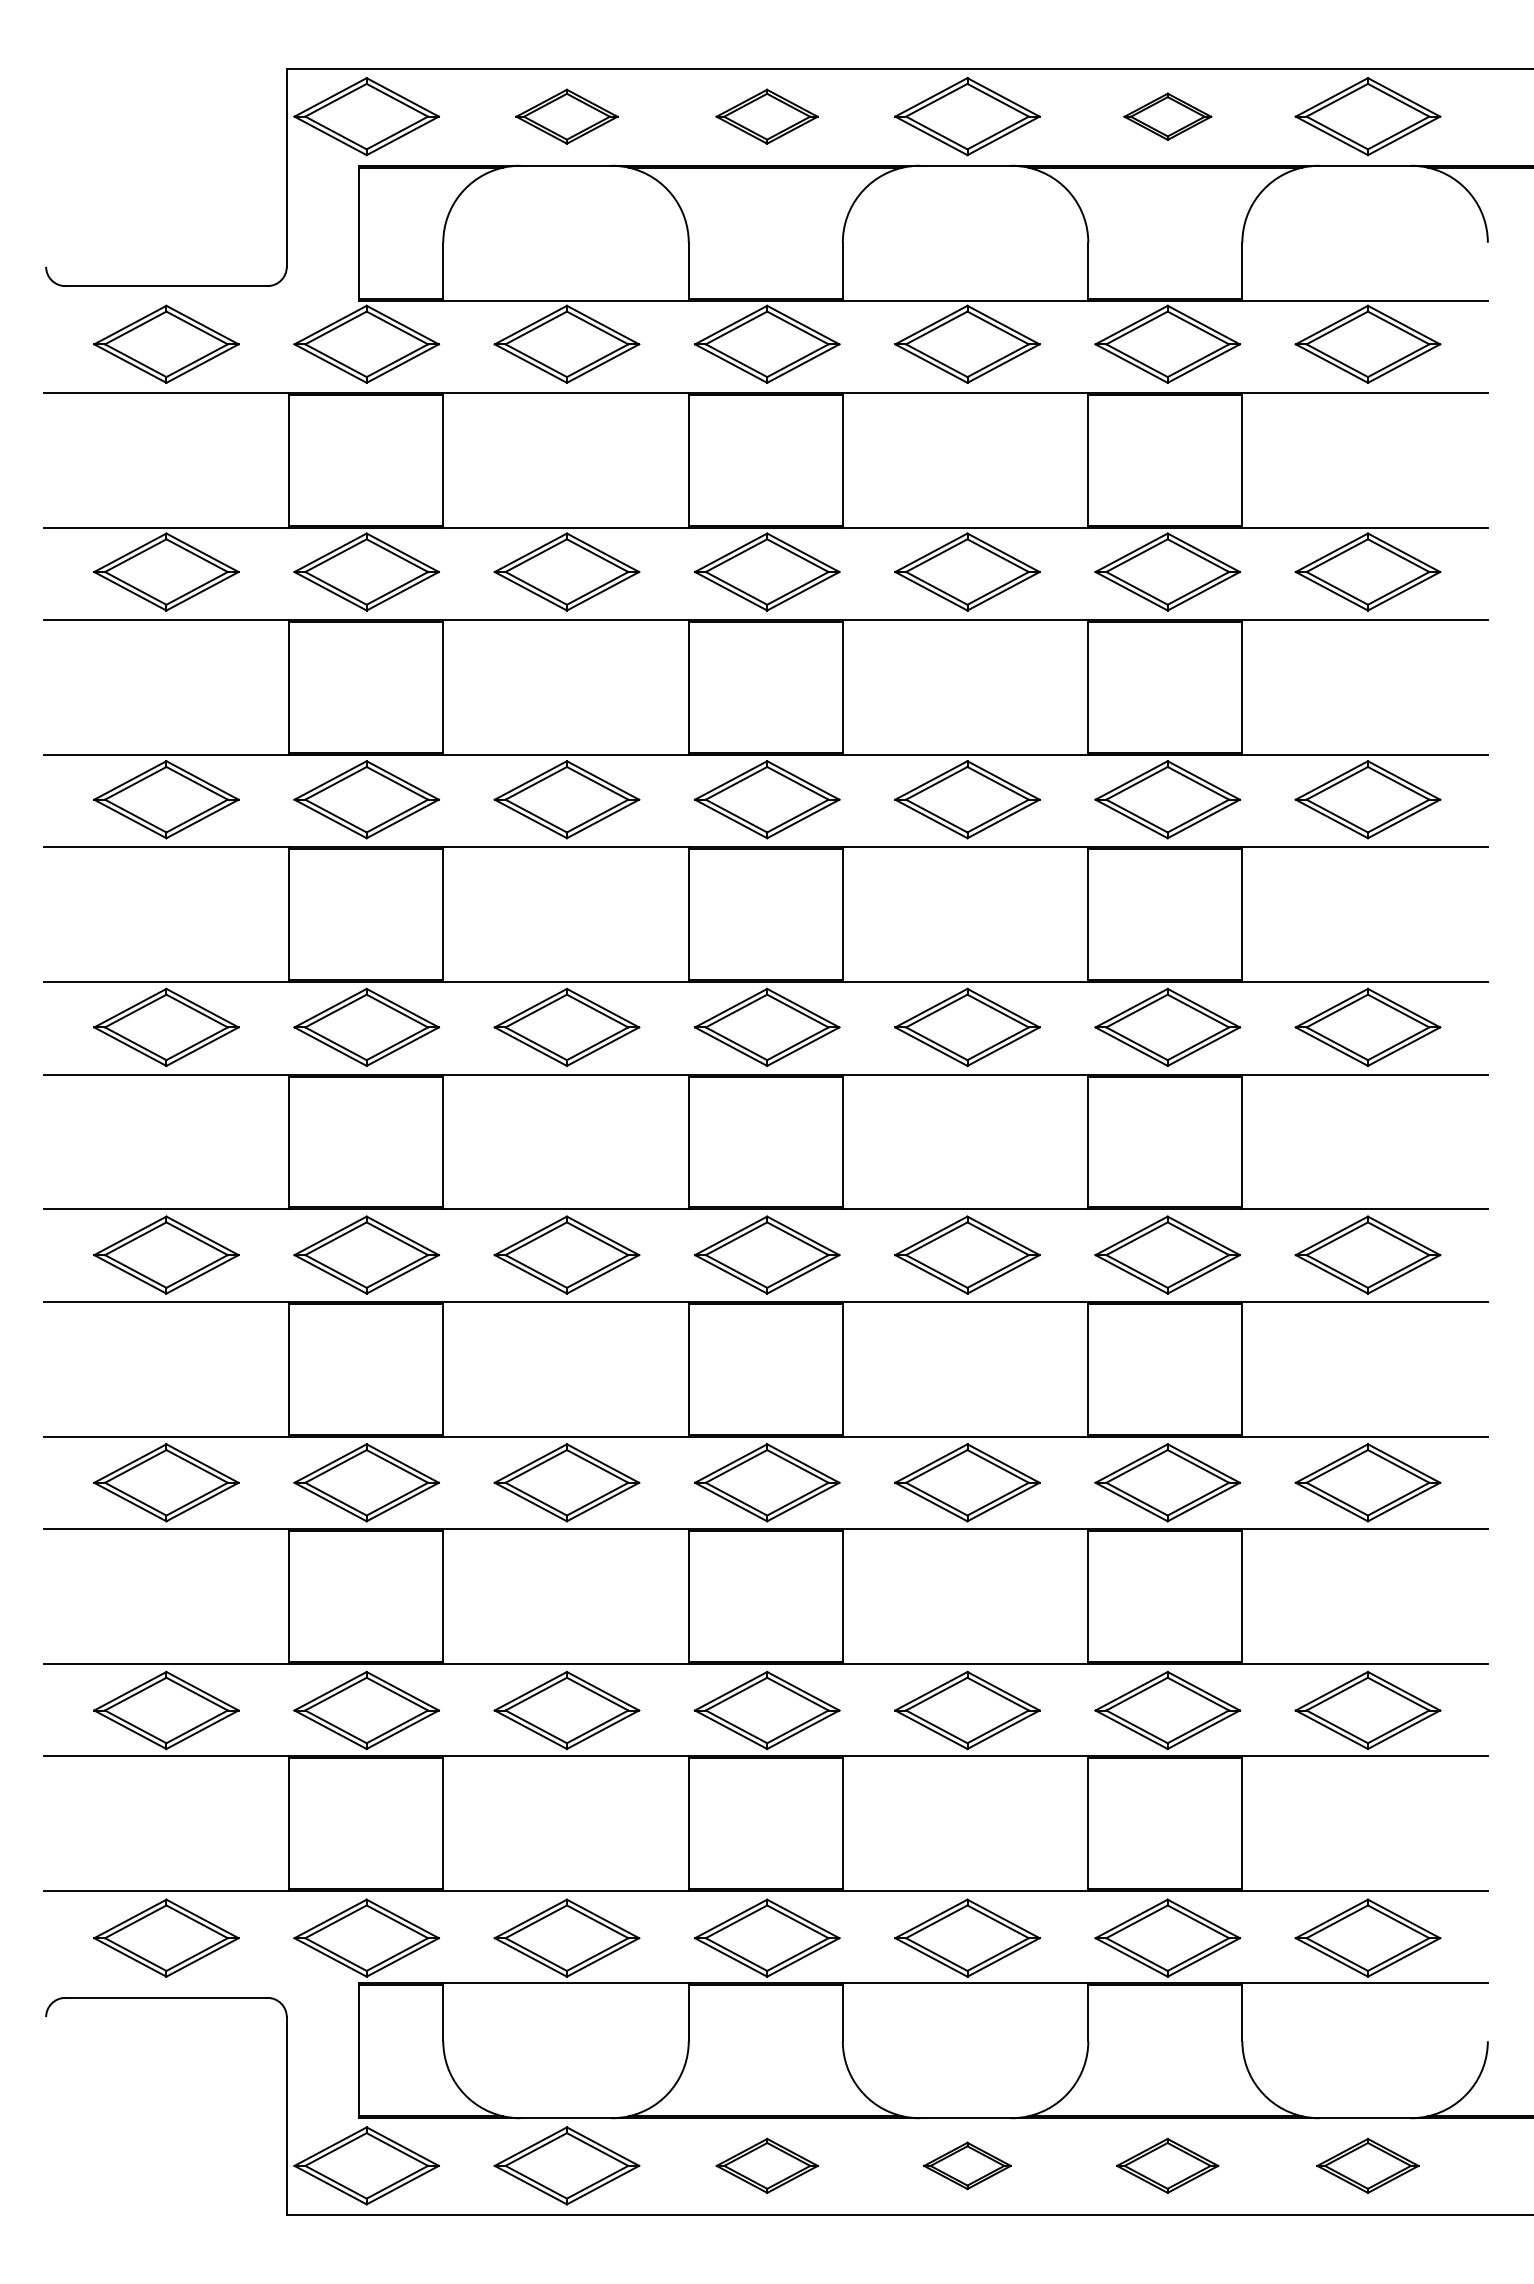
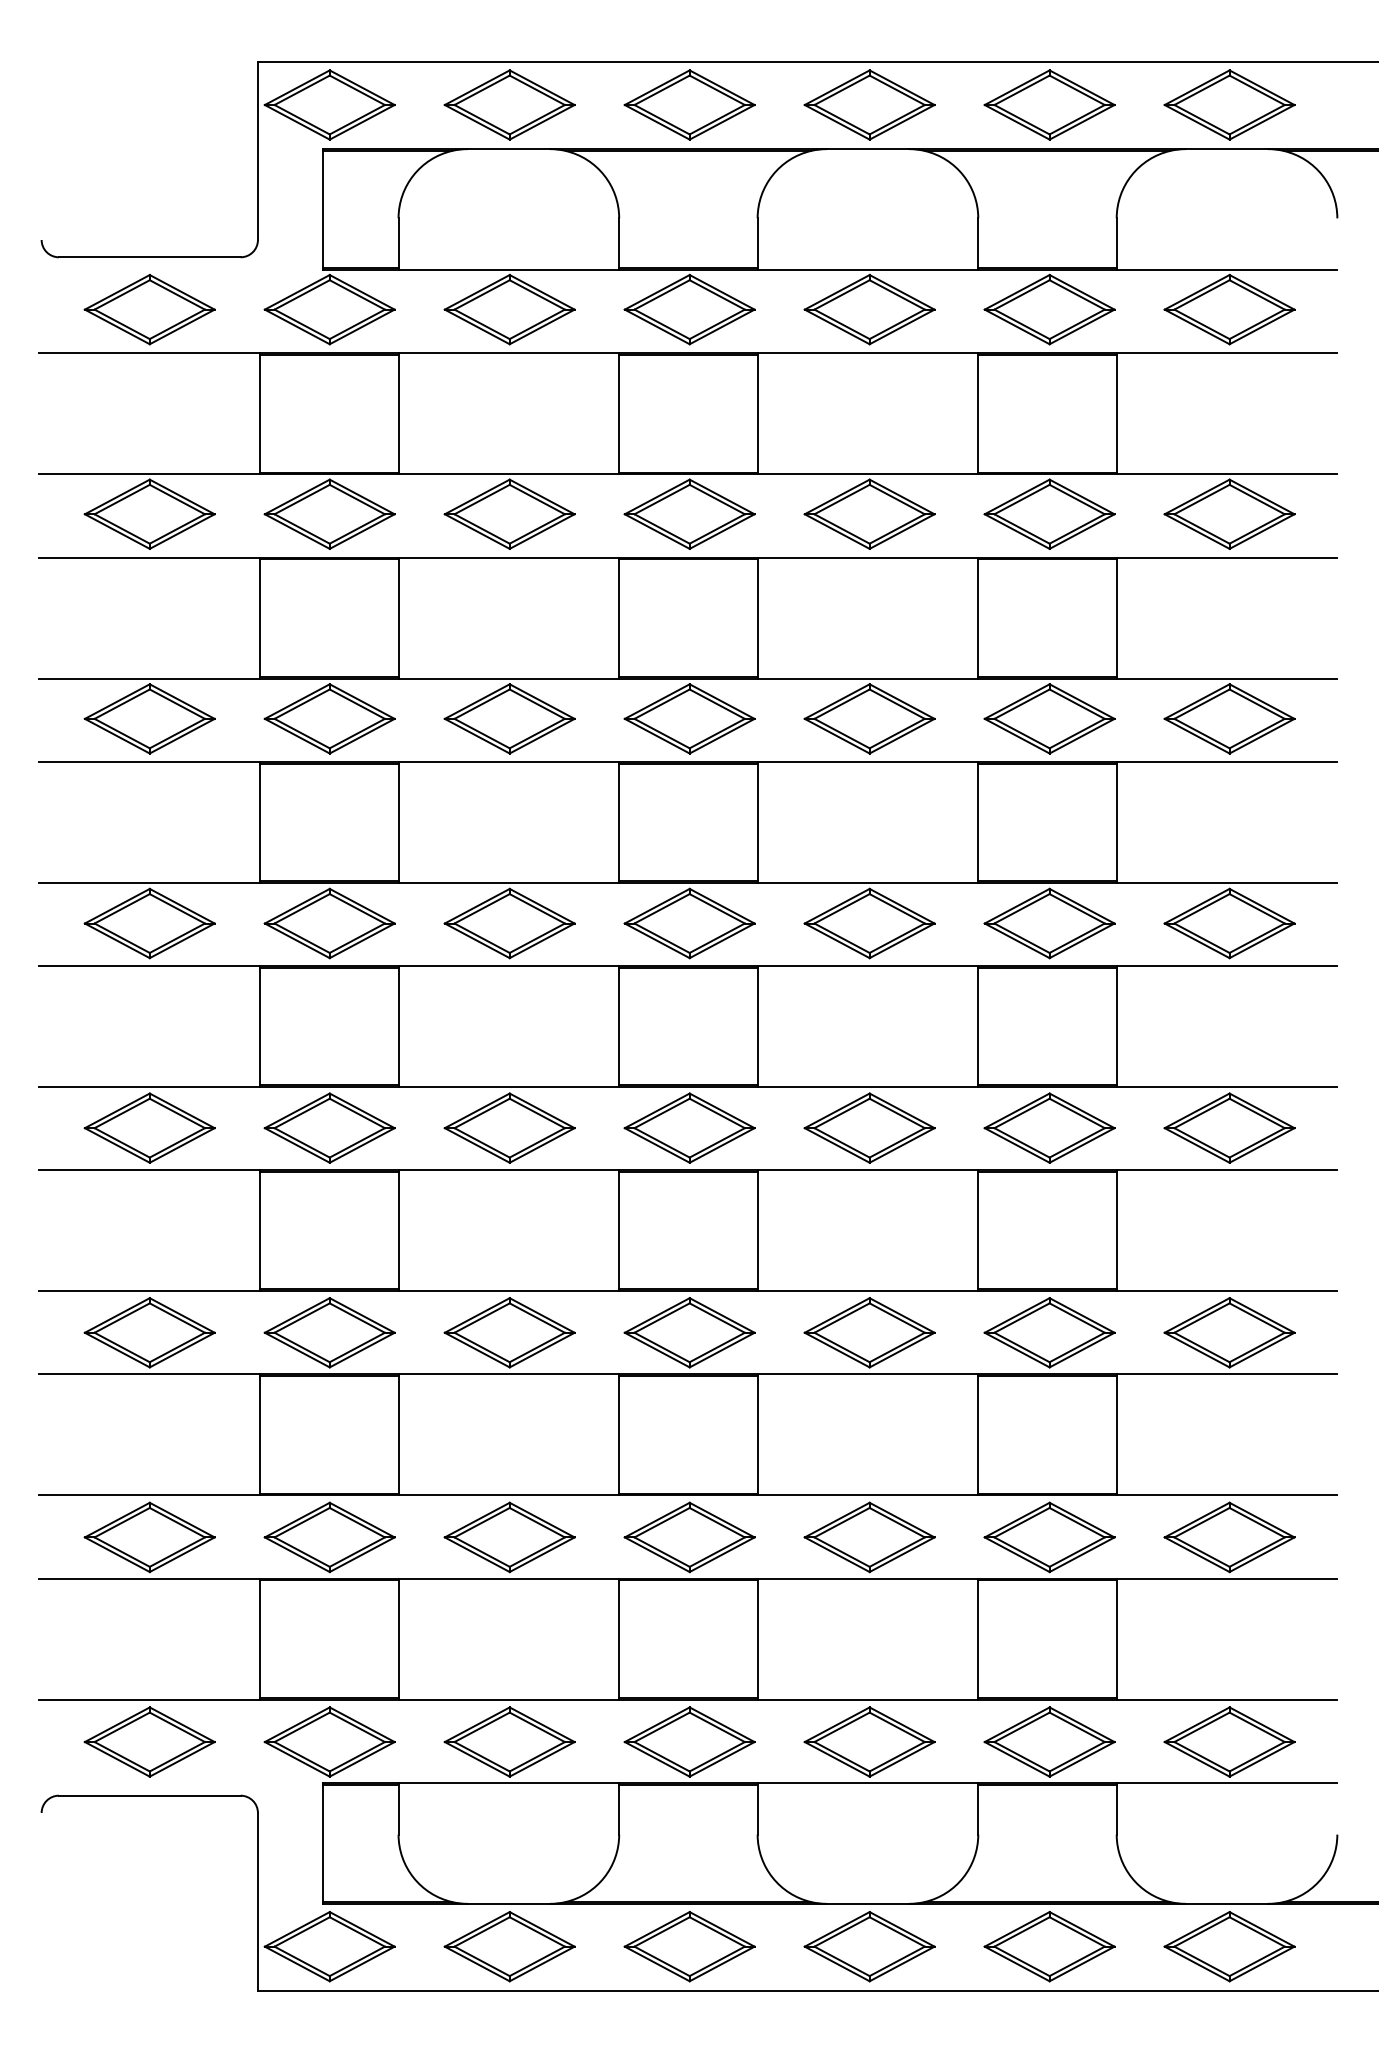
part: (566, 116) -> (509, 104), size x1.43
part: (766, 116) -> (689, 104), size x1.43
part: (1167, 116) -> (1049, 104), size x1.67
part: (767, 2165) -> (689, 1946), size x1.43
part: (967, 2165) -> (869, 1946), size x1.67
part: (1167, 2165) -> (1049, 1946), size x1.43
part: (1367, 2165) -> (1229, 1946), size x1.43

